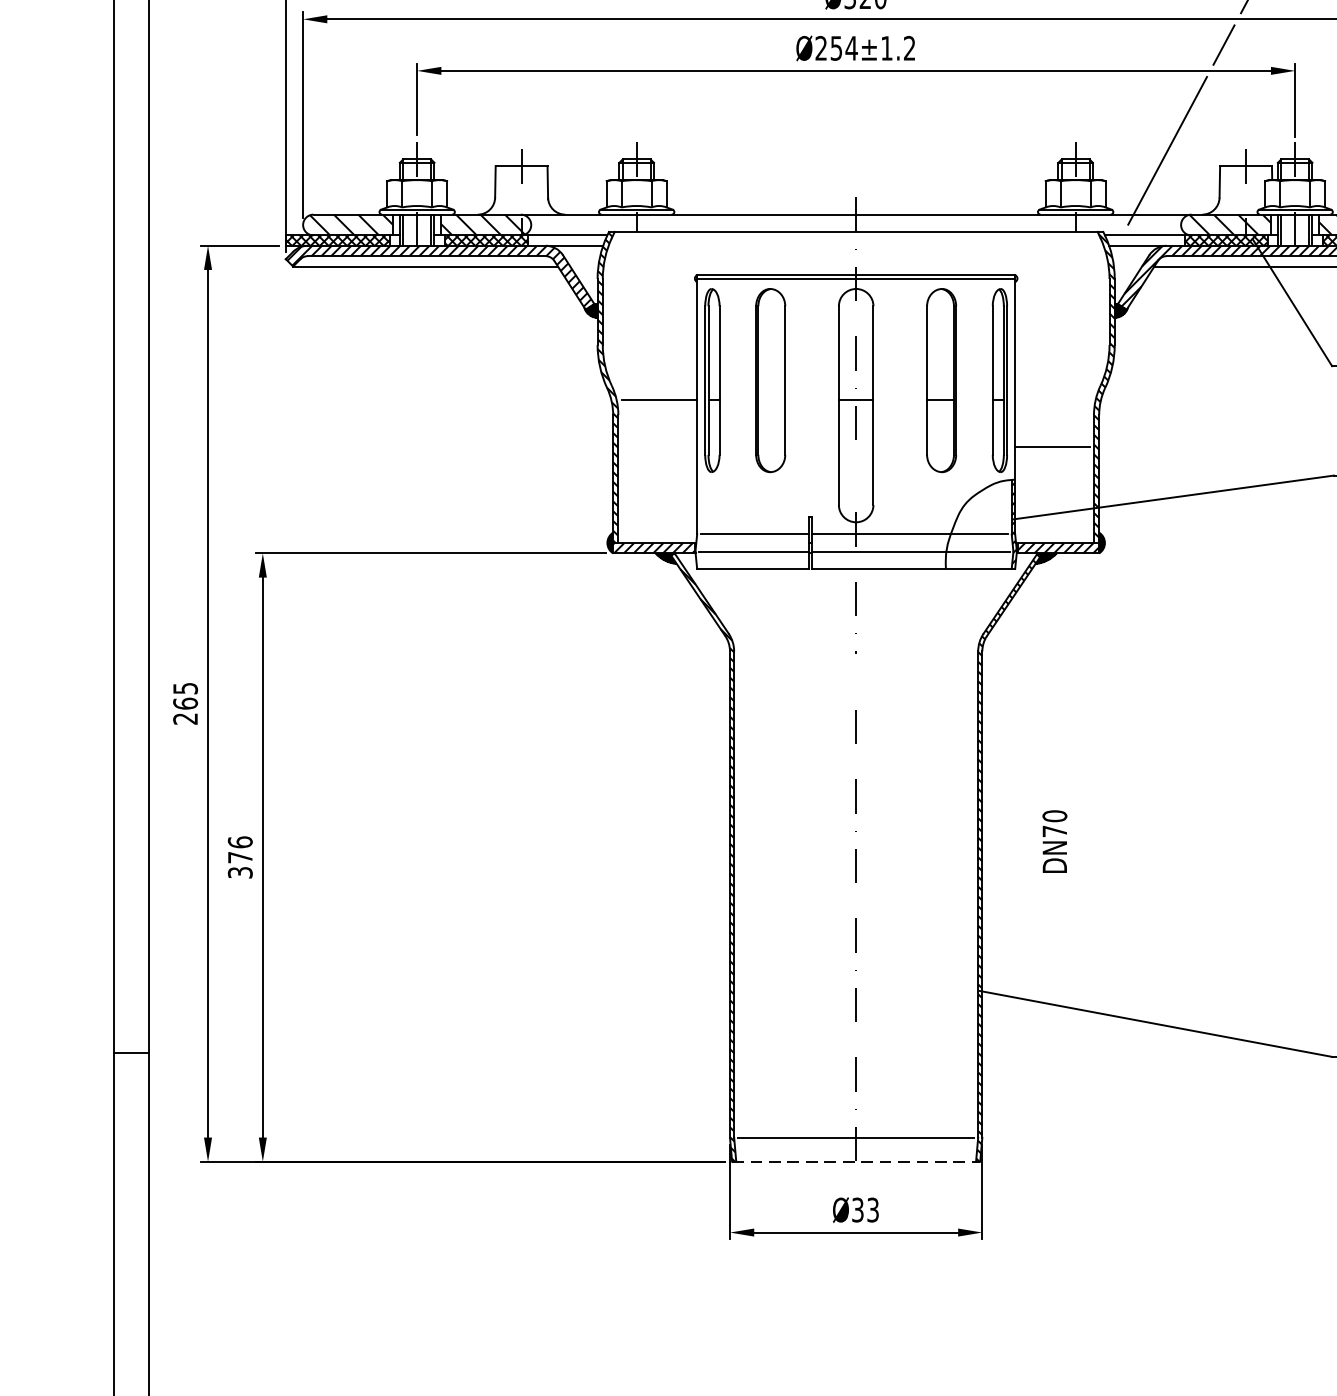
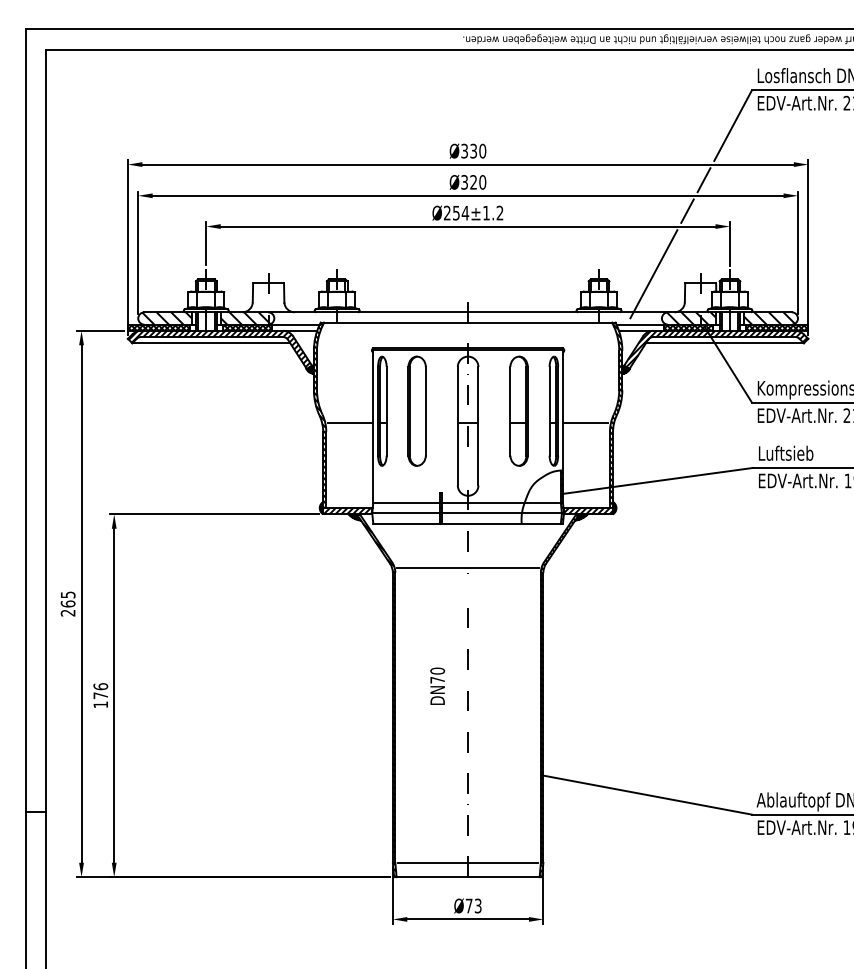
line: (1051, 446) -> (584, 422), moved
line: (855, 644) -> (467, 568), added
text: (1054, 840) -> (437, 685), moved
text: (239, 872) -> (100, 704), 376 -> 176
line: (856, 1162) -> (468, 877), dashed -> solid
text: (856, 1209) -> (468, 905), Ø33 -> Ø73

